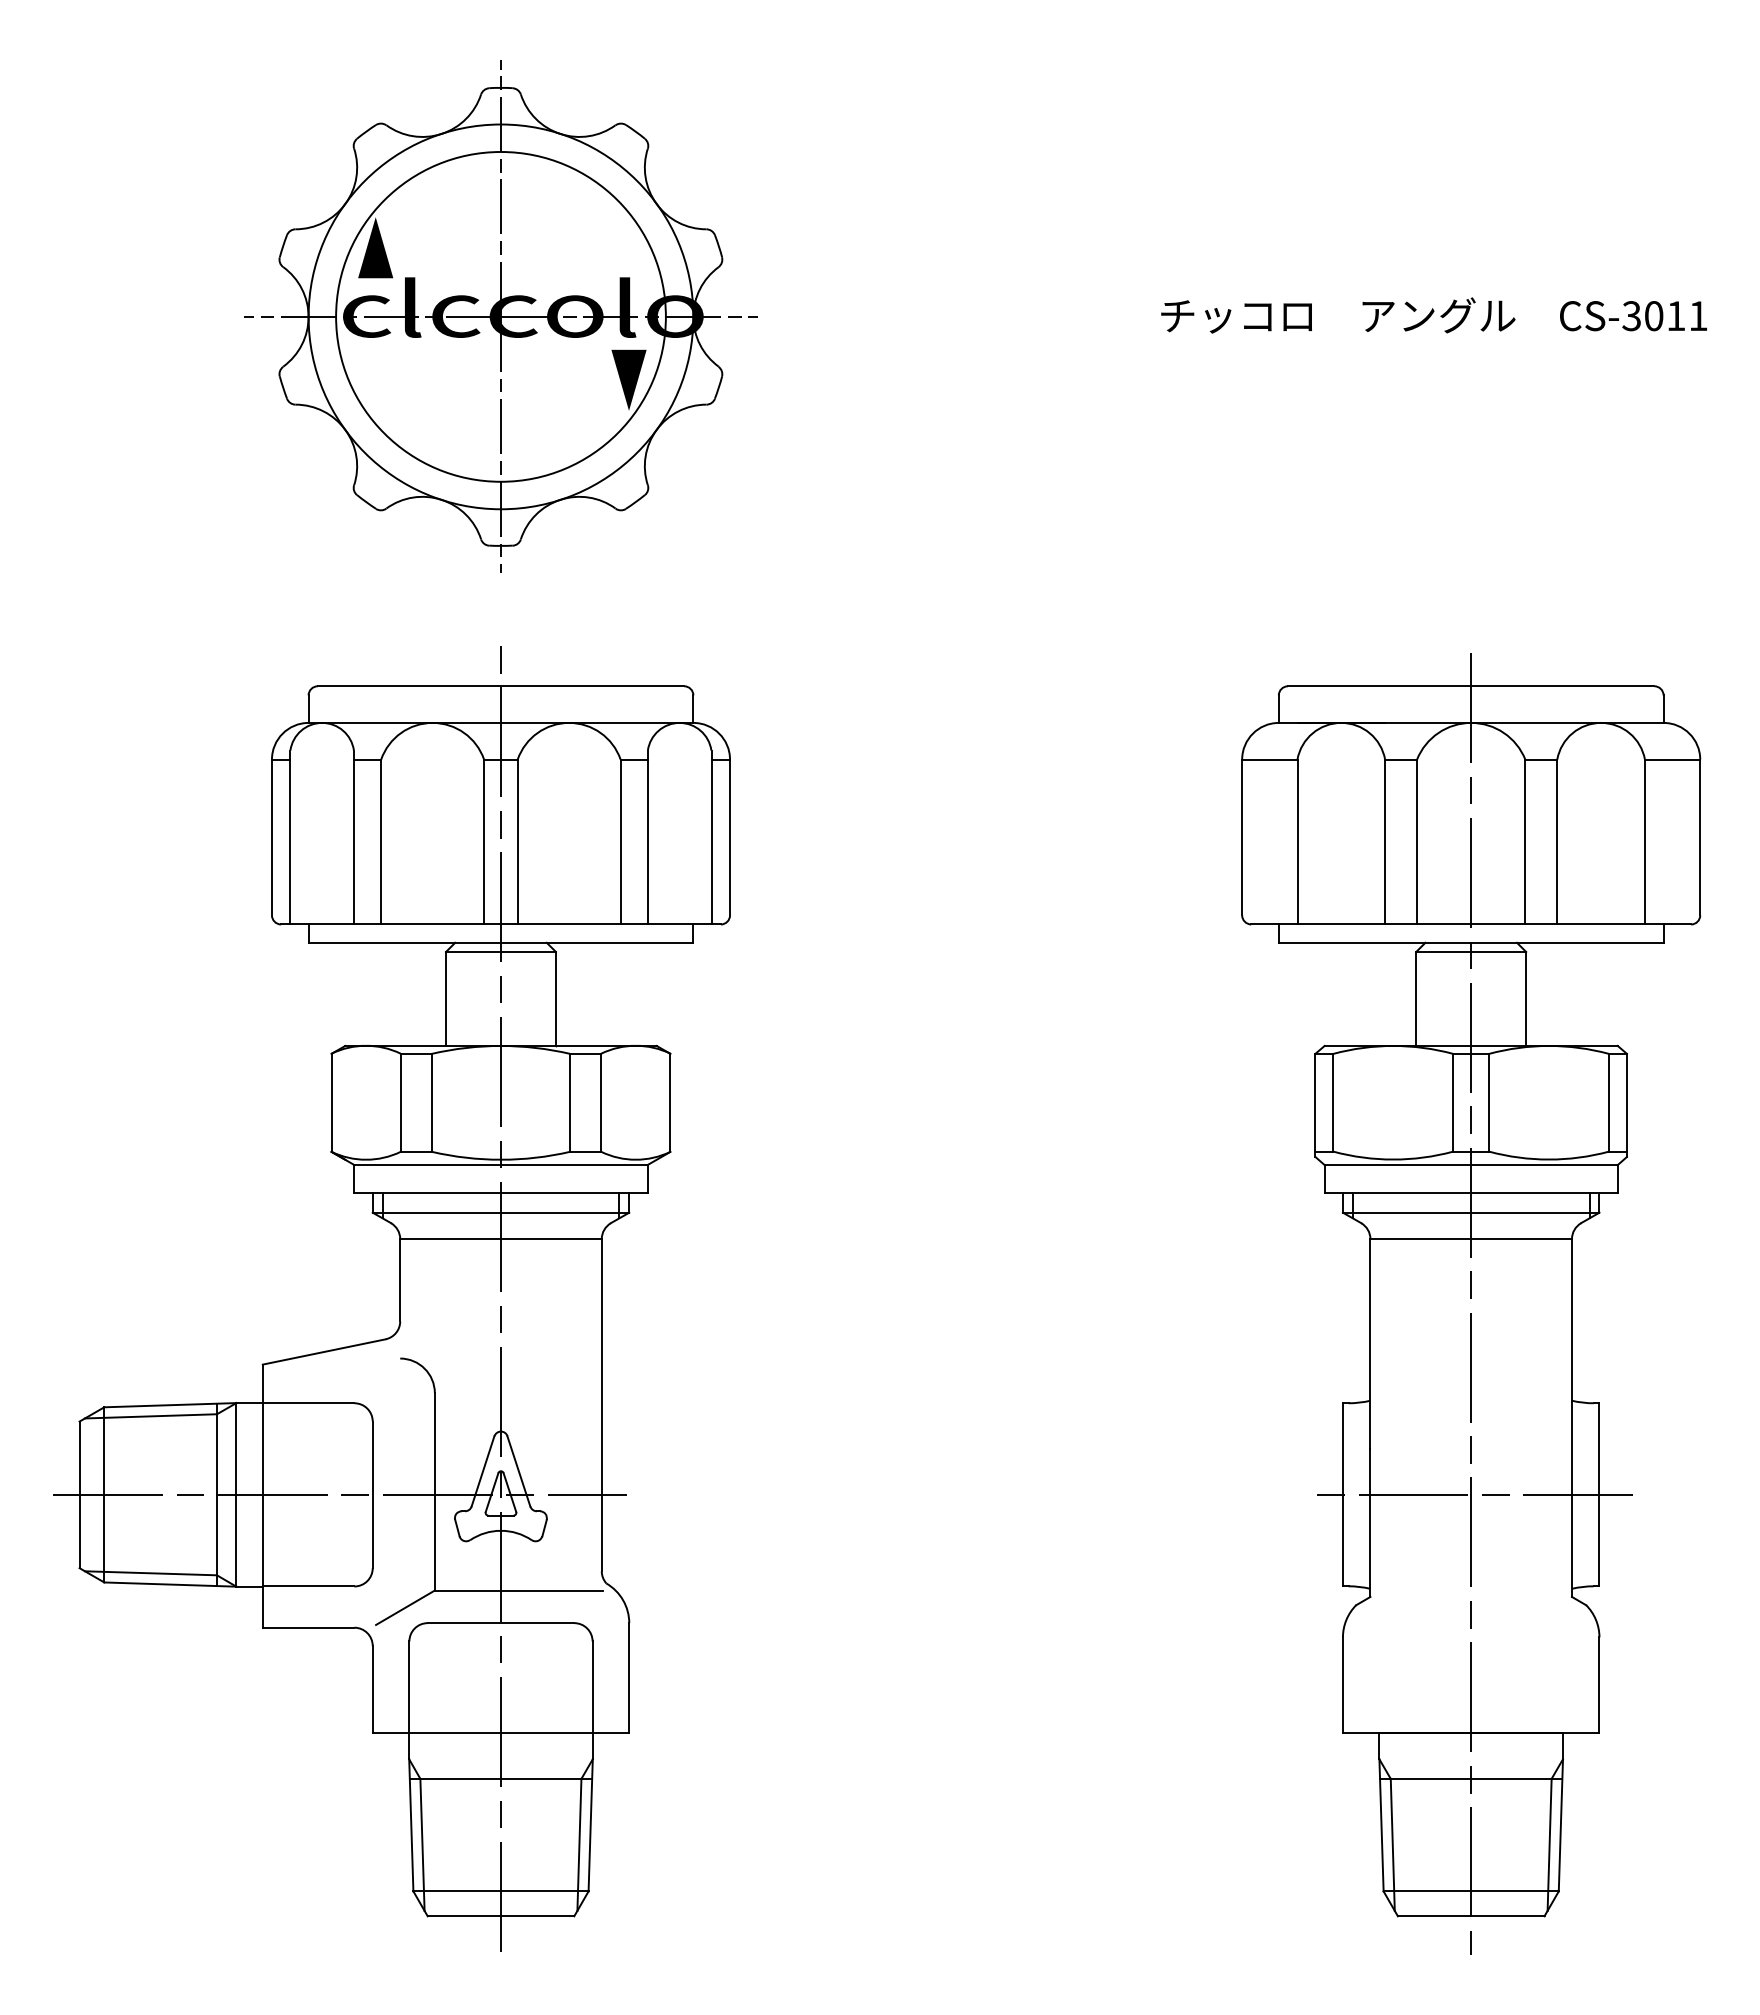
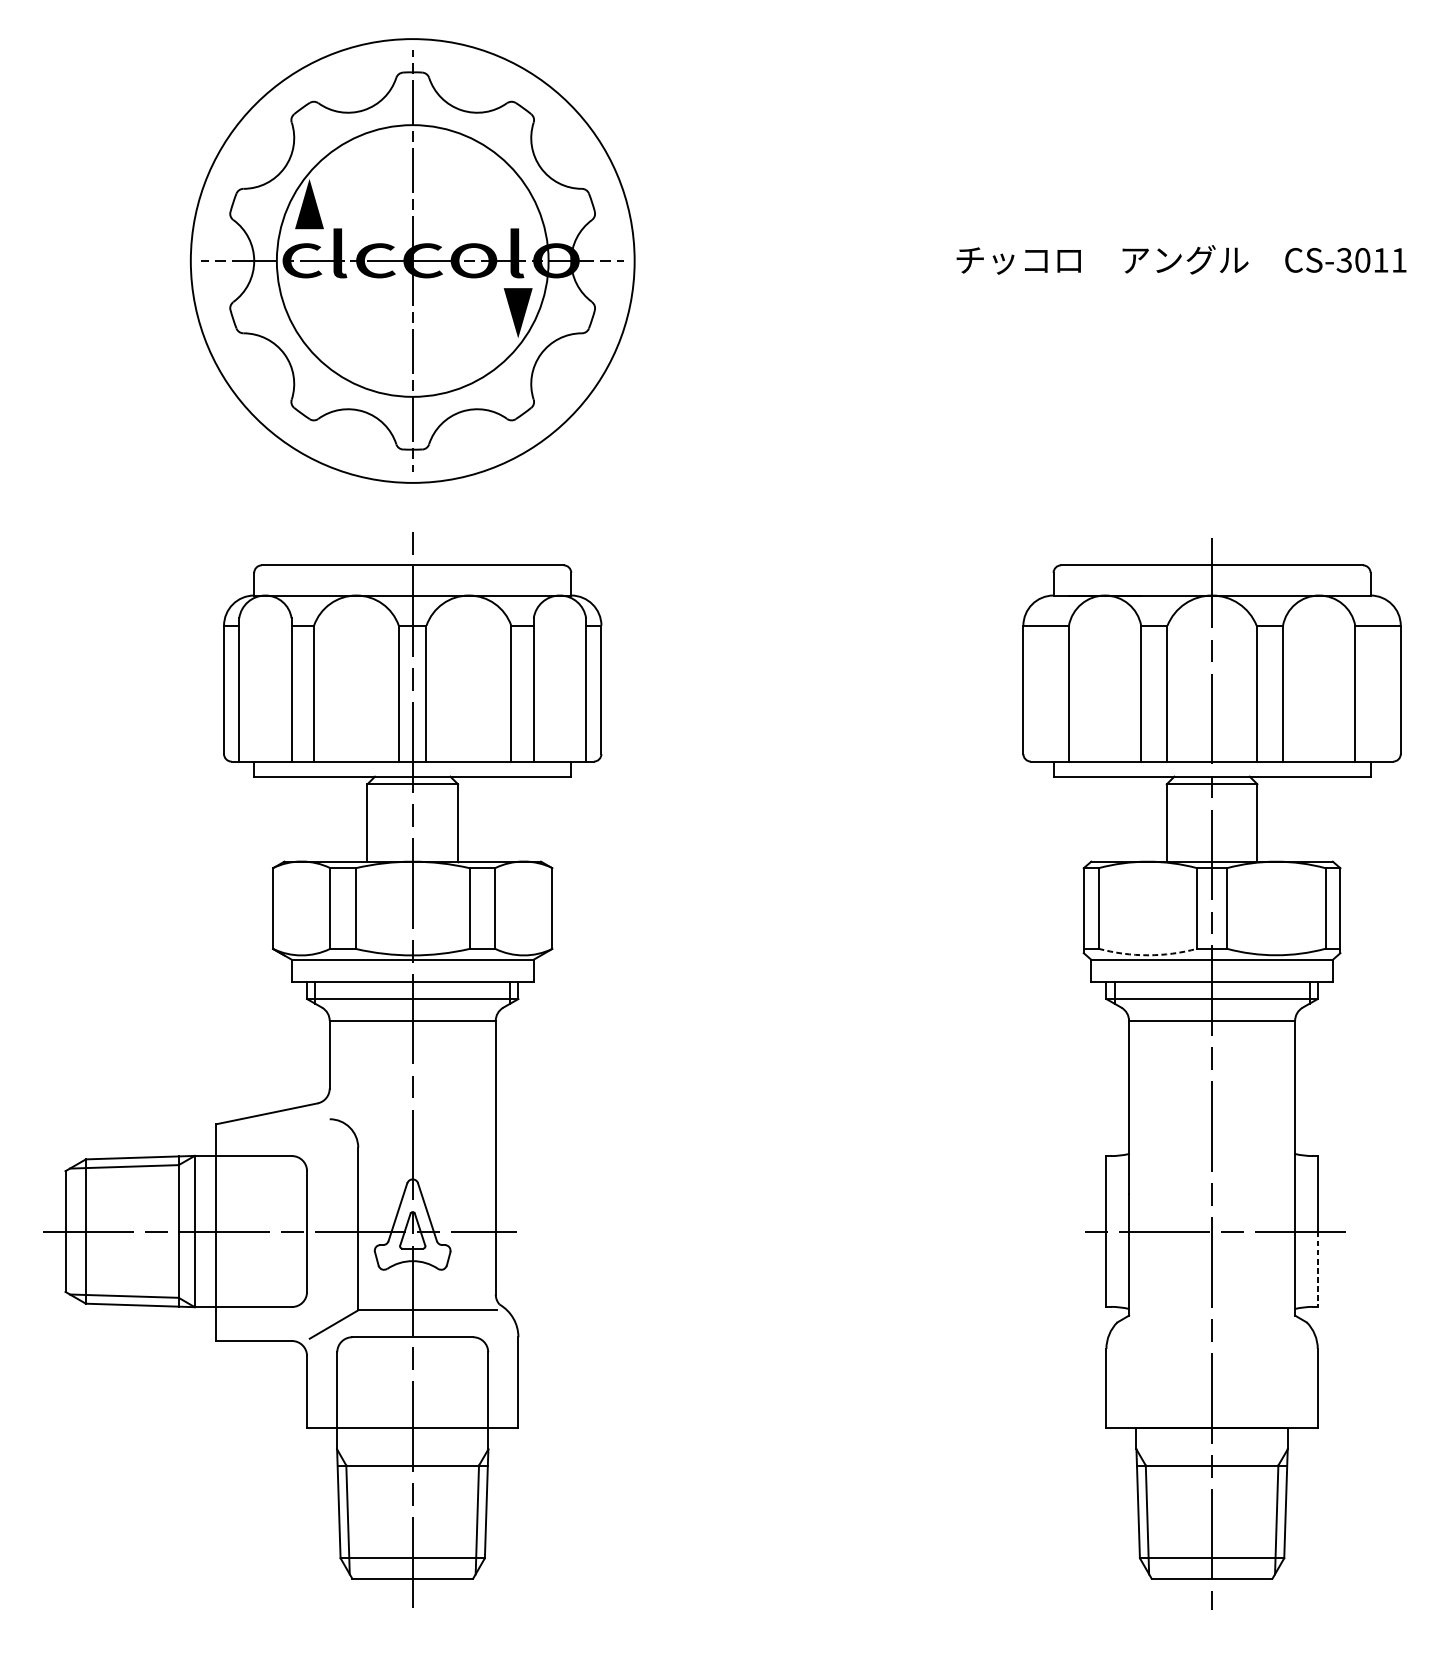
circle: (500, 316) -> (412, 260), size x1.4
arc: (1393, 1159) -> (1148, 955), solid -> dashed
line: (1599, 1540) -> (1317, 1269), solid -> dashed

